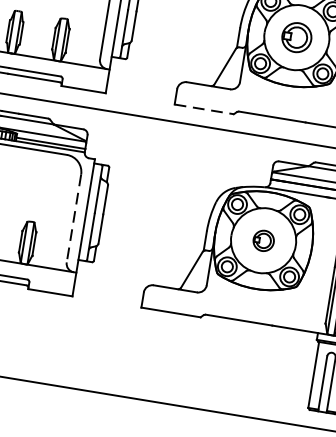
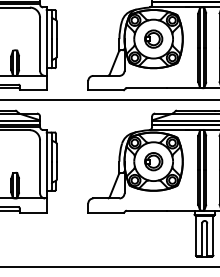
line: (204, 109) -> (106, 90), dashed -> solid
line: (74, 219) -> (40, 167), dashed -> solid
part: (263, 240) -> (153, 161), size x1.43

